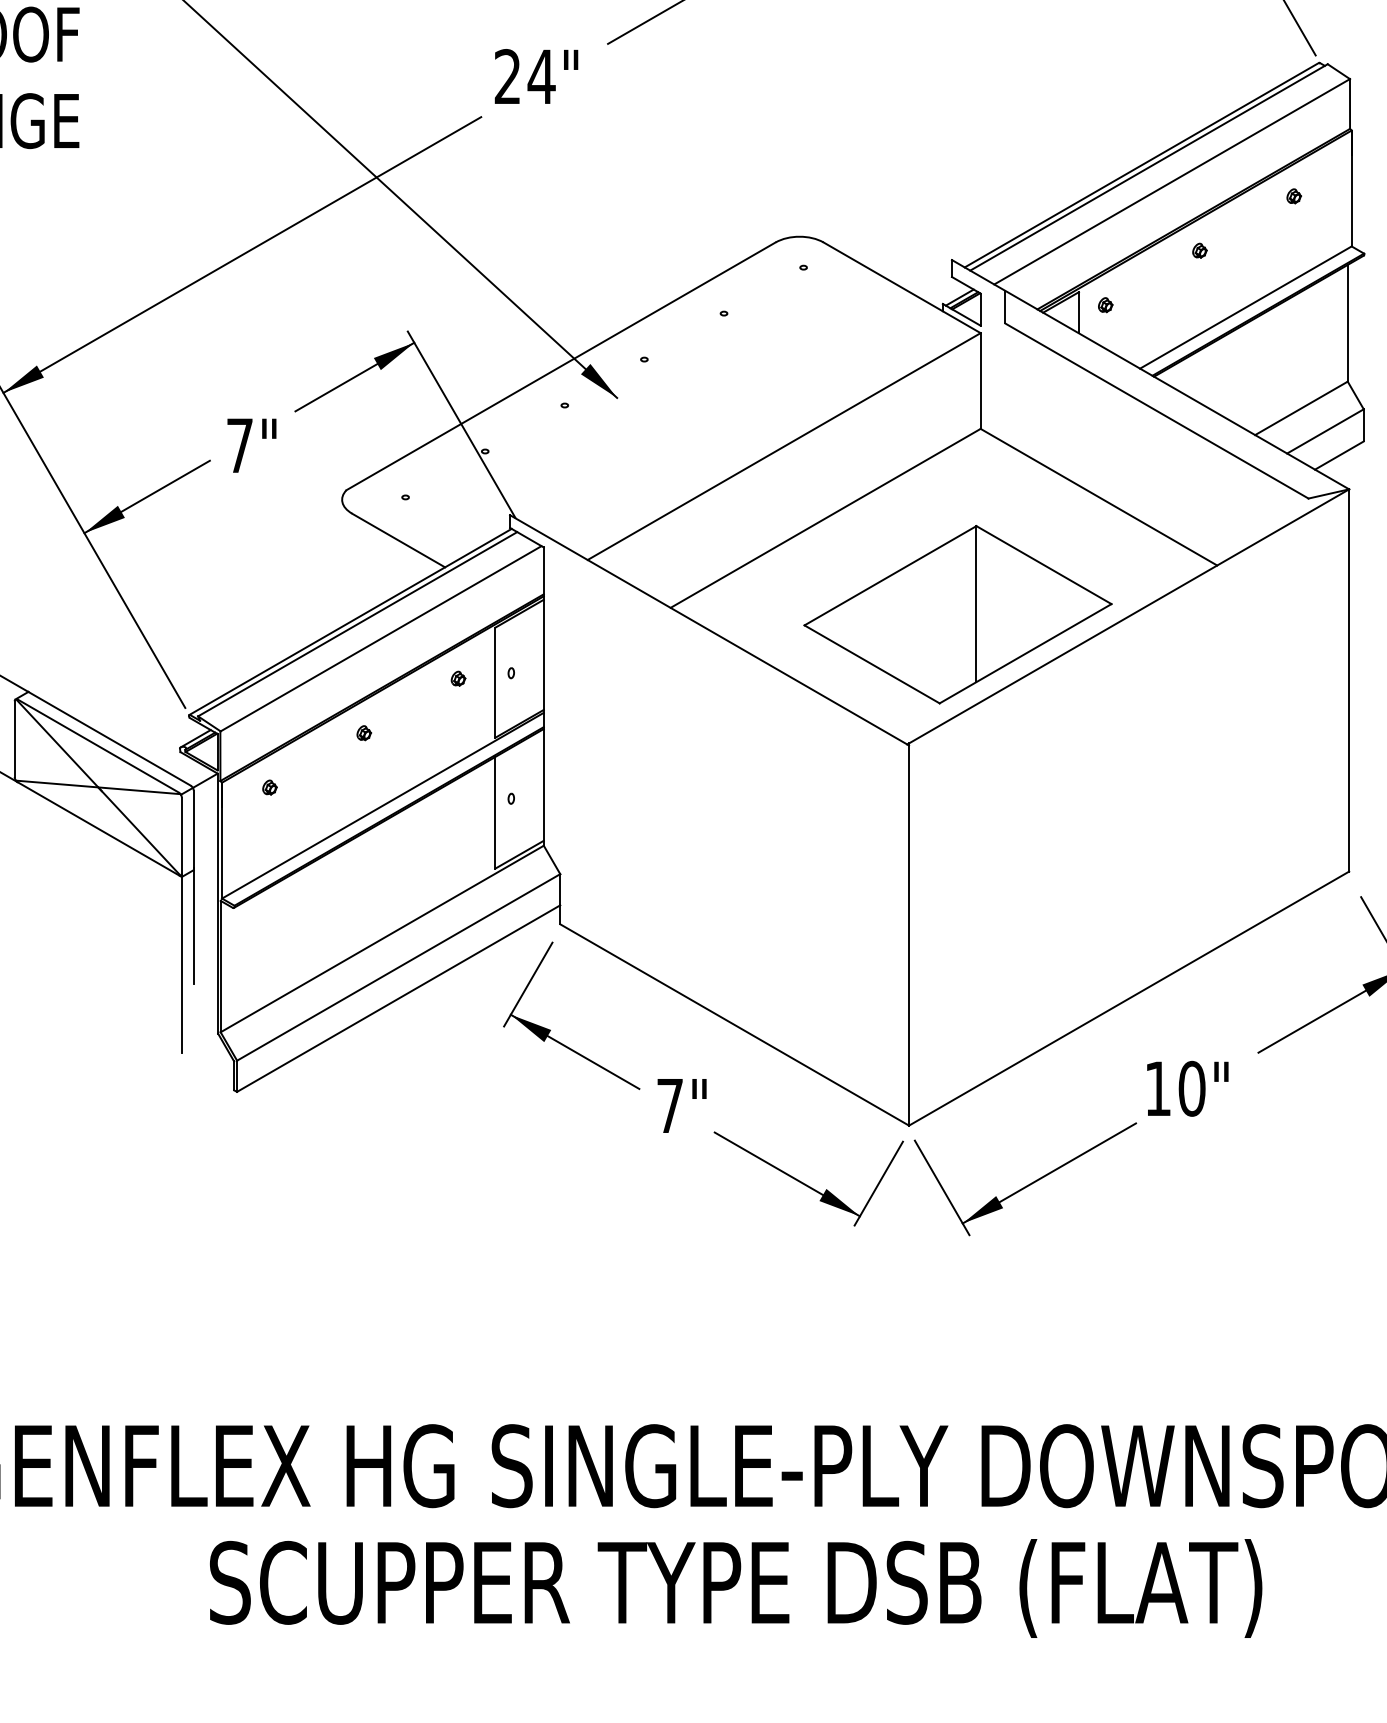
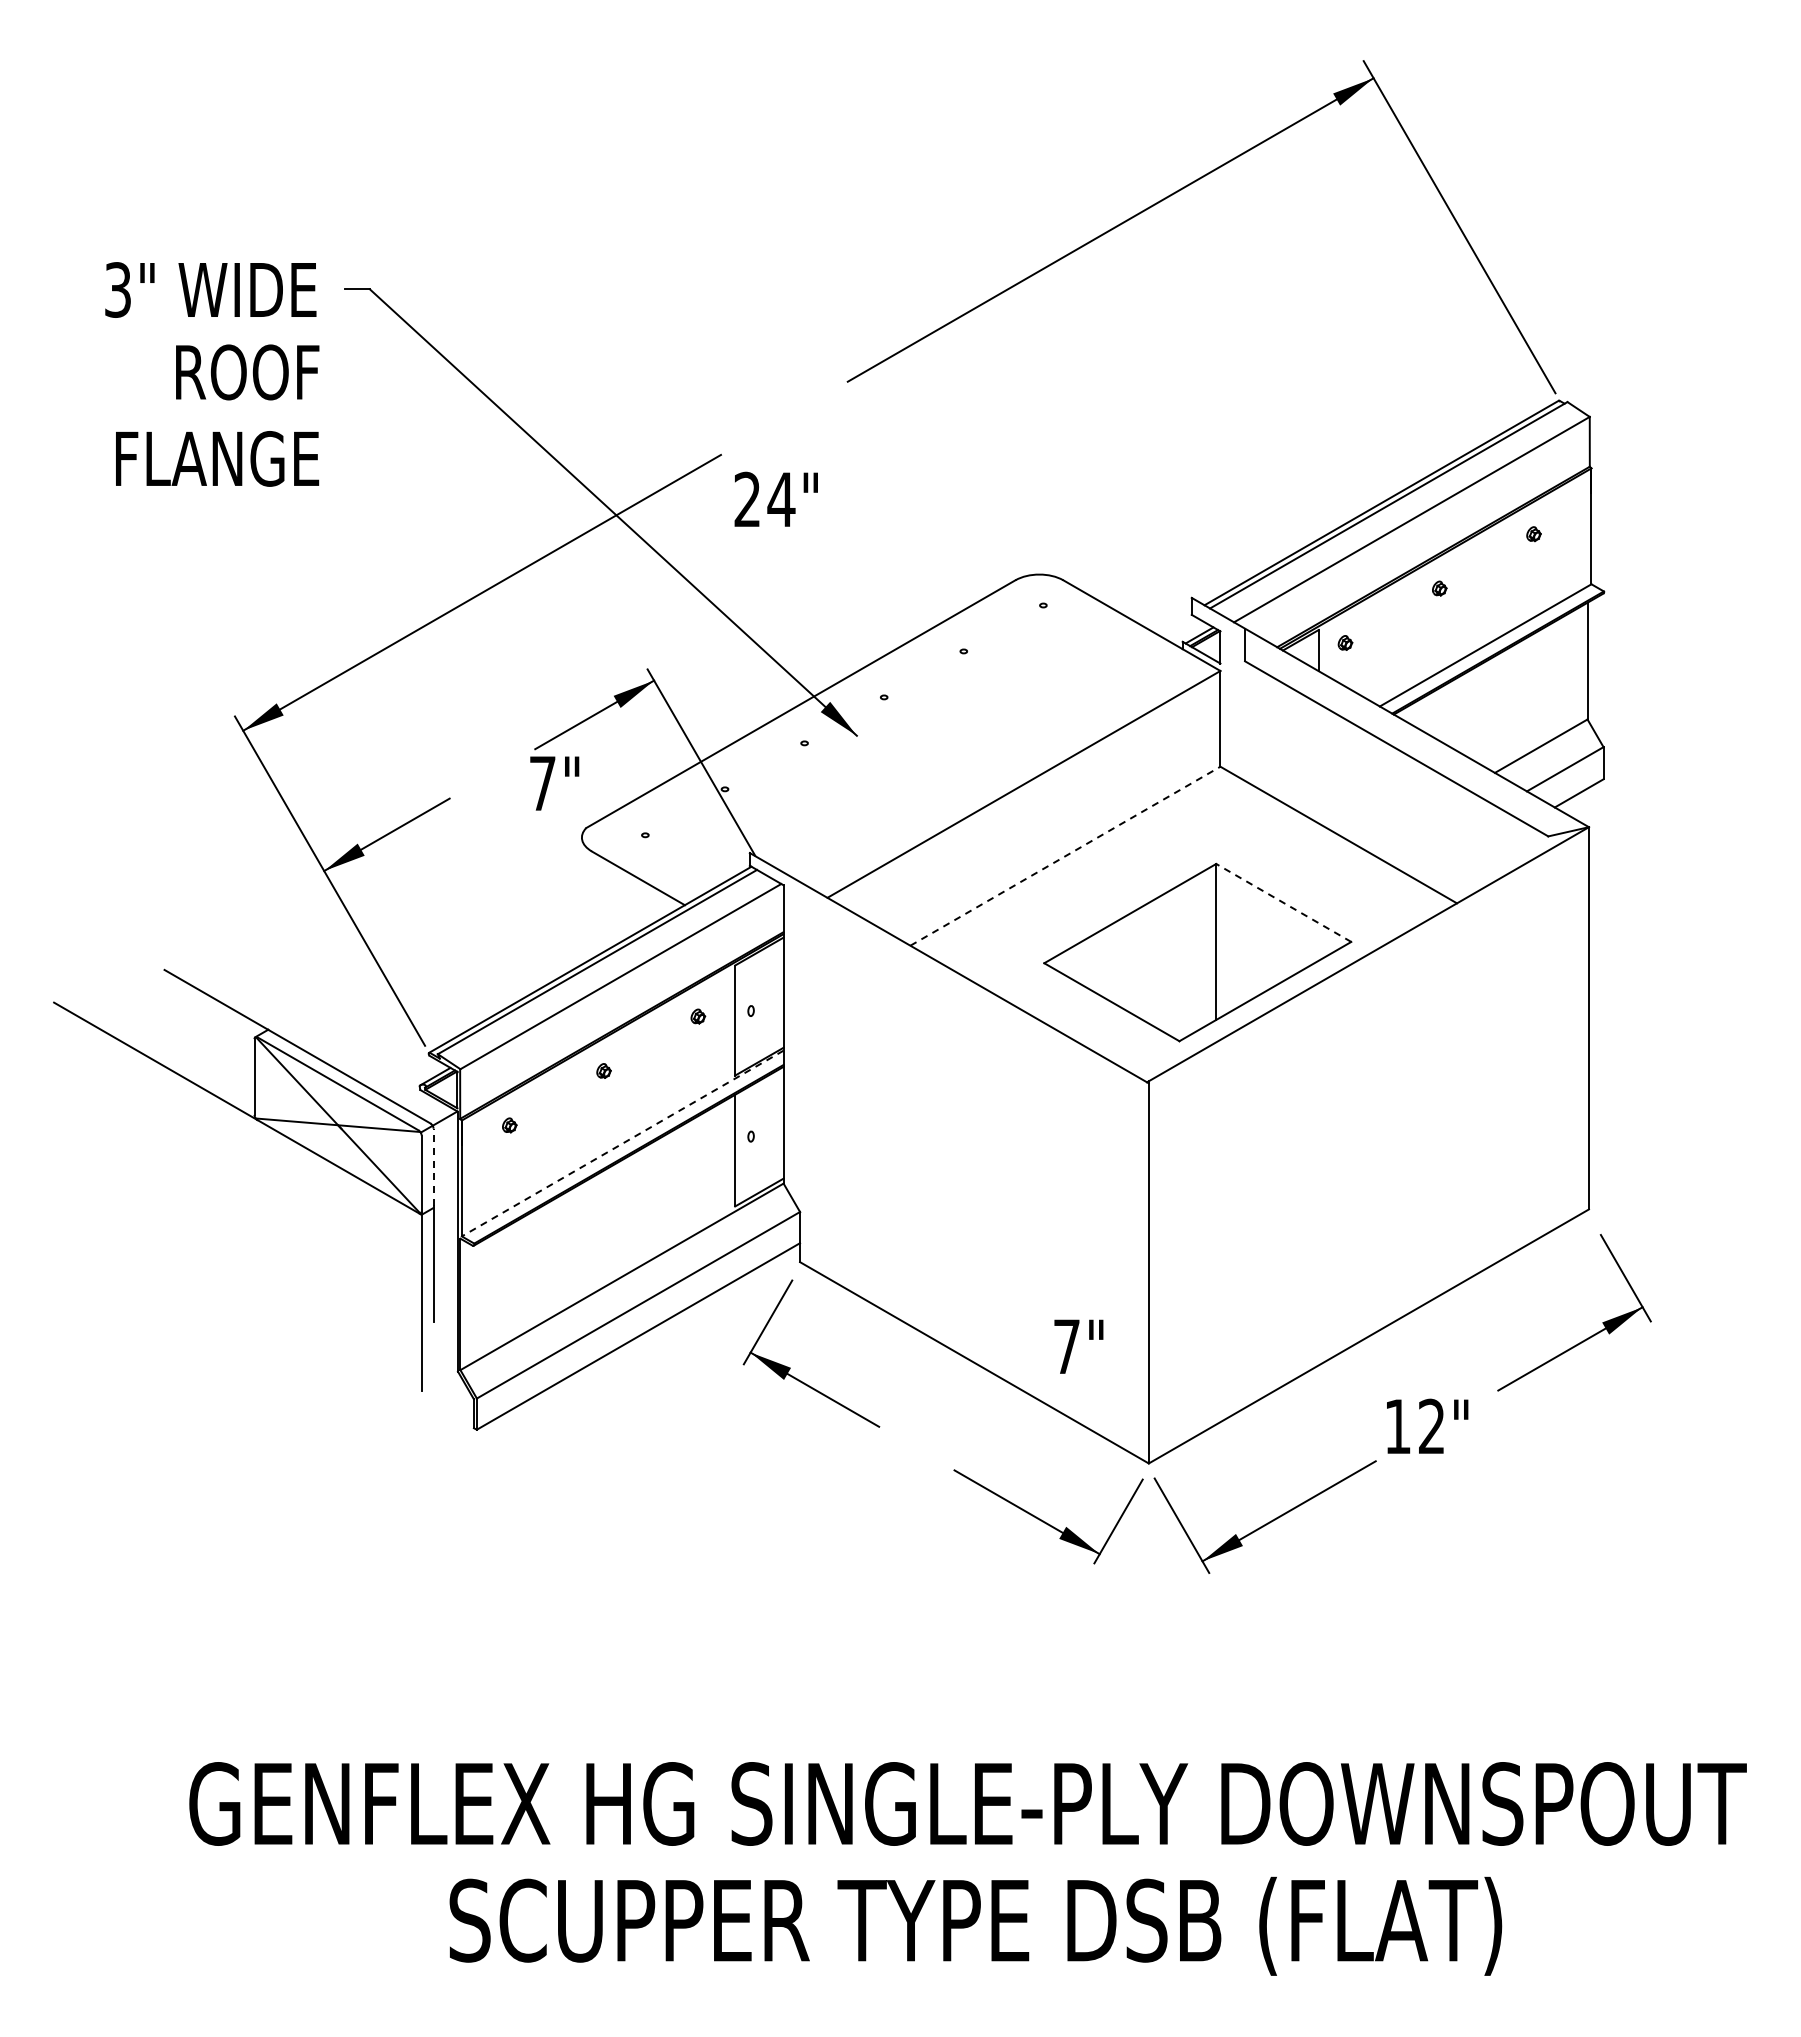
text: (535, 75) -> (775, 498), moved
text: (251, 445) -> (554, 783), moved
line: (825, 518) -> (1065, 856), solid -> dashed
line: (1043, 564) -> (1283, 902), solid -> dashed
line: (382, 805) -> (622, 1143), solid -> dashed
line: (193, 829) -> (433, 1167), solid -> dashed
text: (1191, 1088) -> (1431, 1426), 10" -> 12"
text: (681, 1105) -> (1078, 1346), moved

